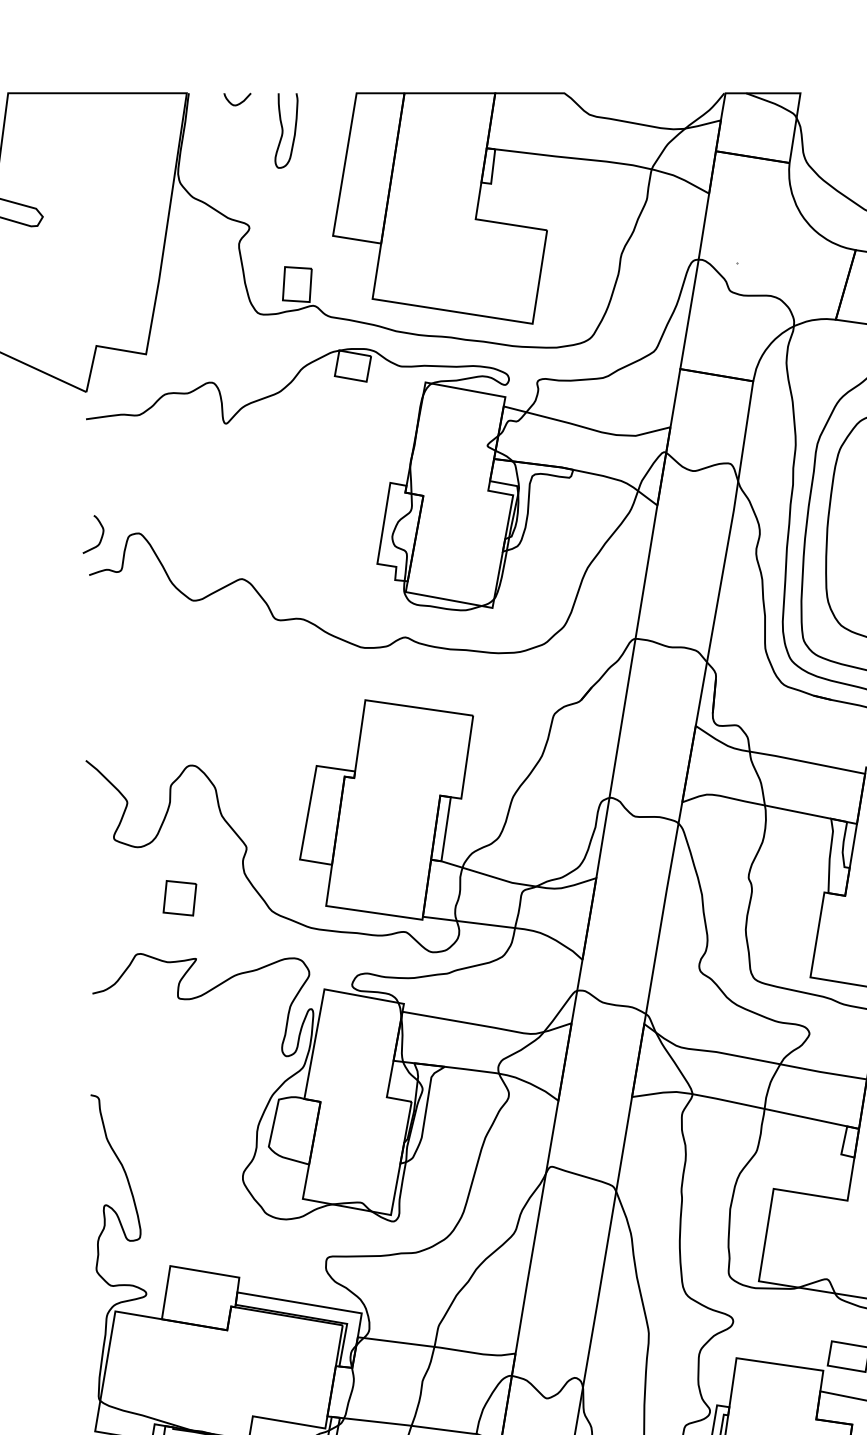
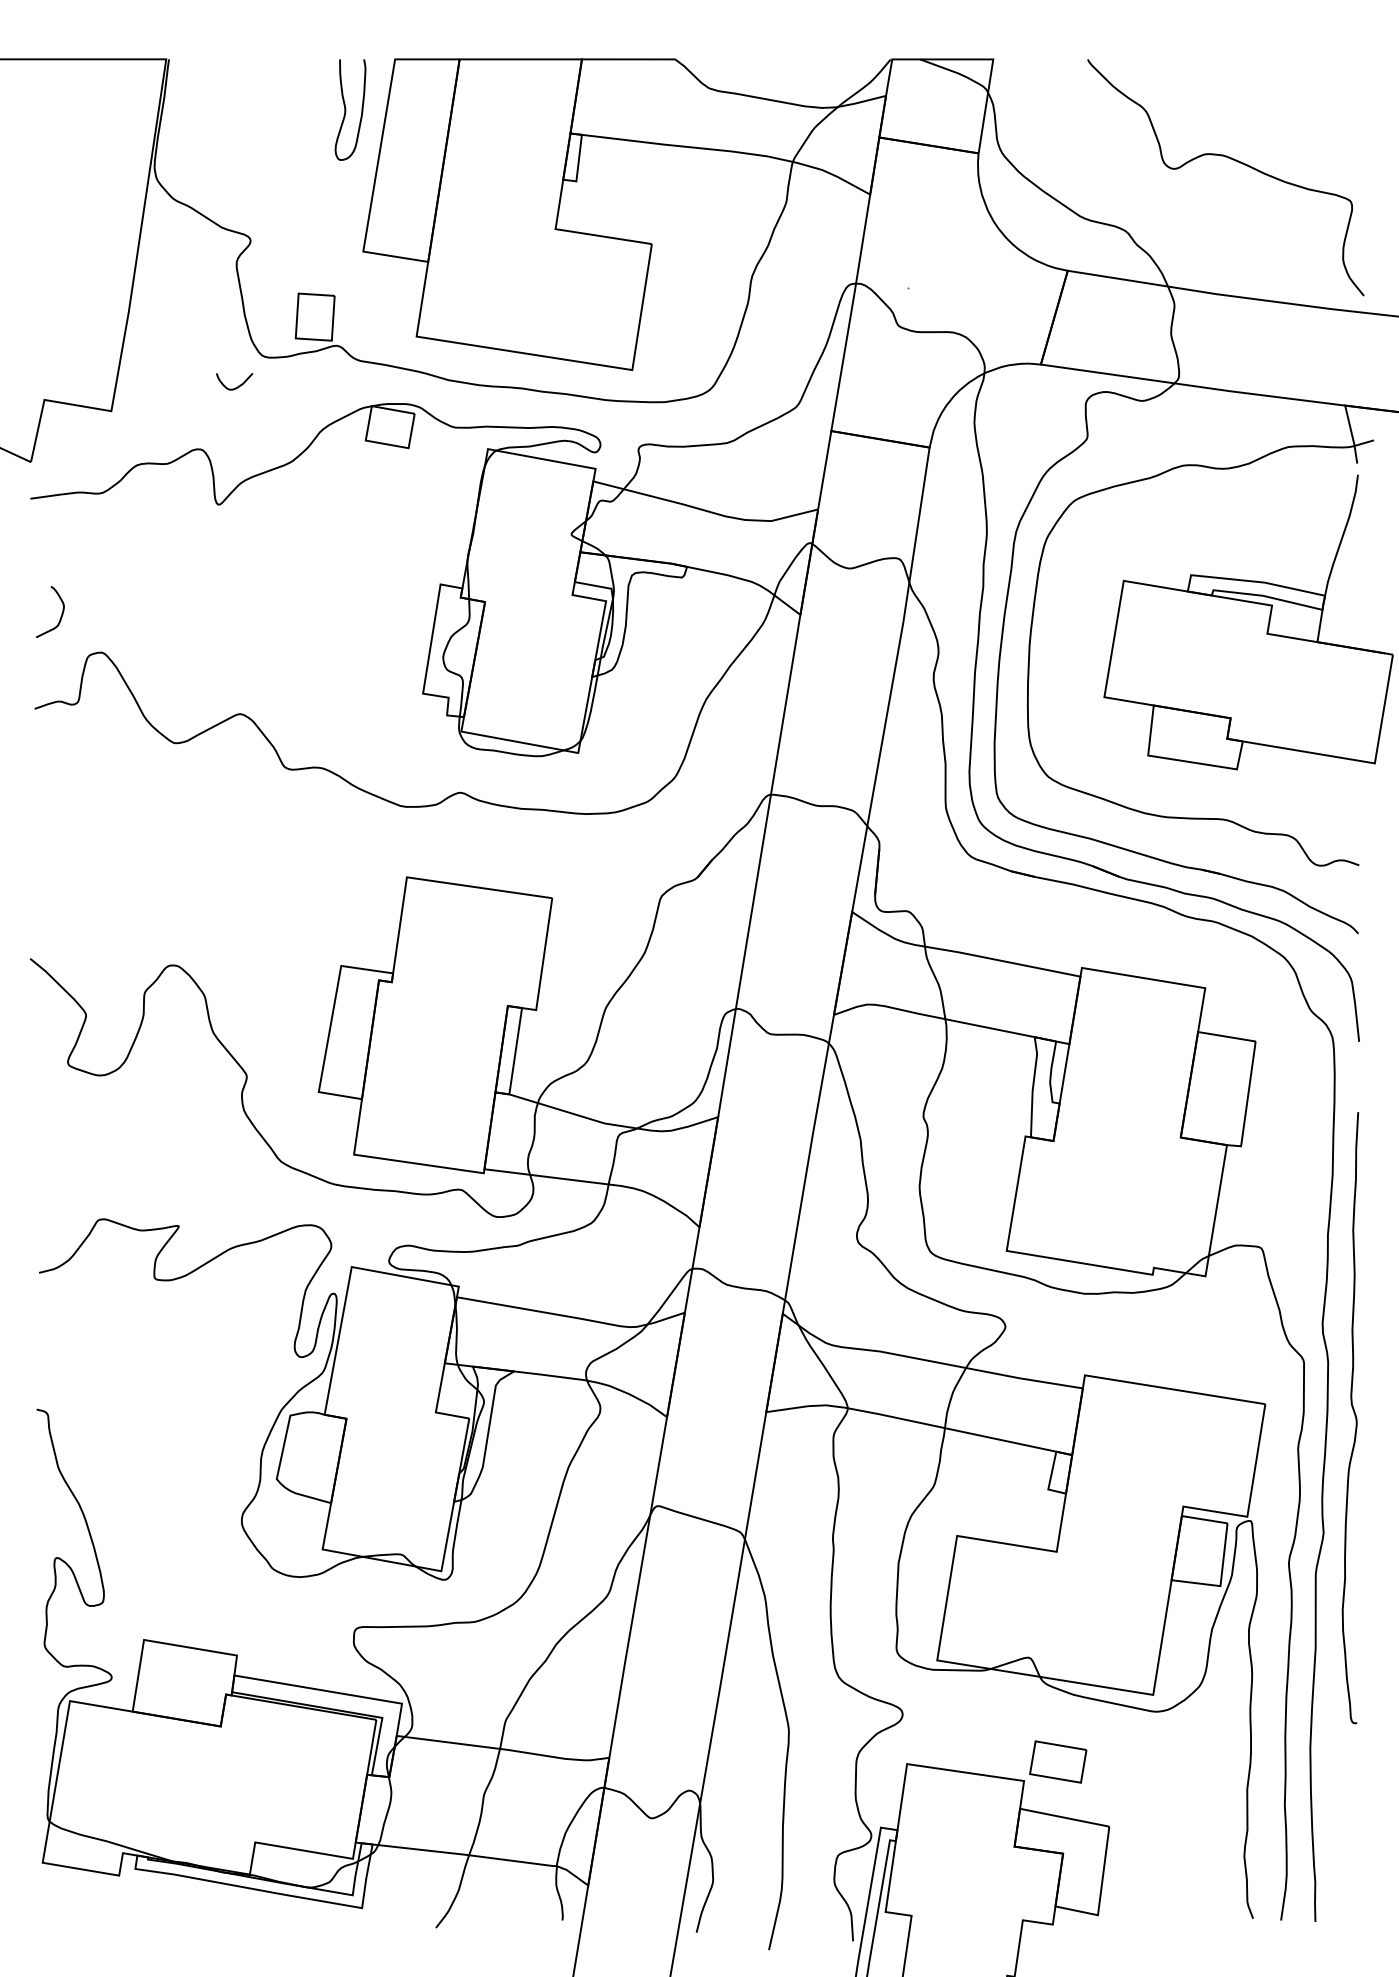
curve: (240, 102) -> (238, 385), moved
curve: (283, 130) -> (346, 109), moved
curve: (101, 535) -> (61, 613), moved
part: (179, 898) -> (156, 1144), removed

